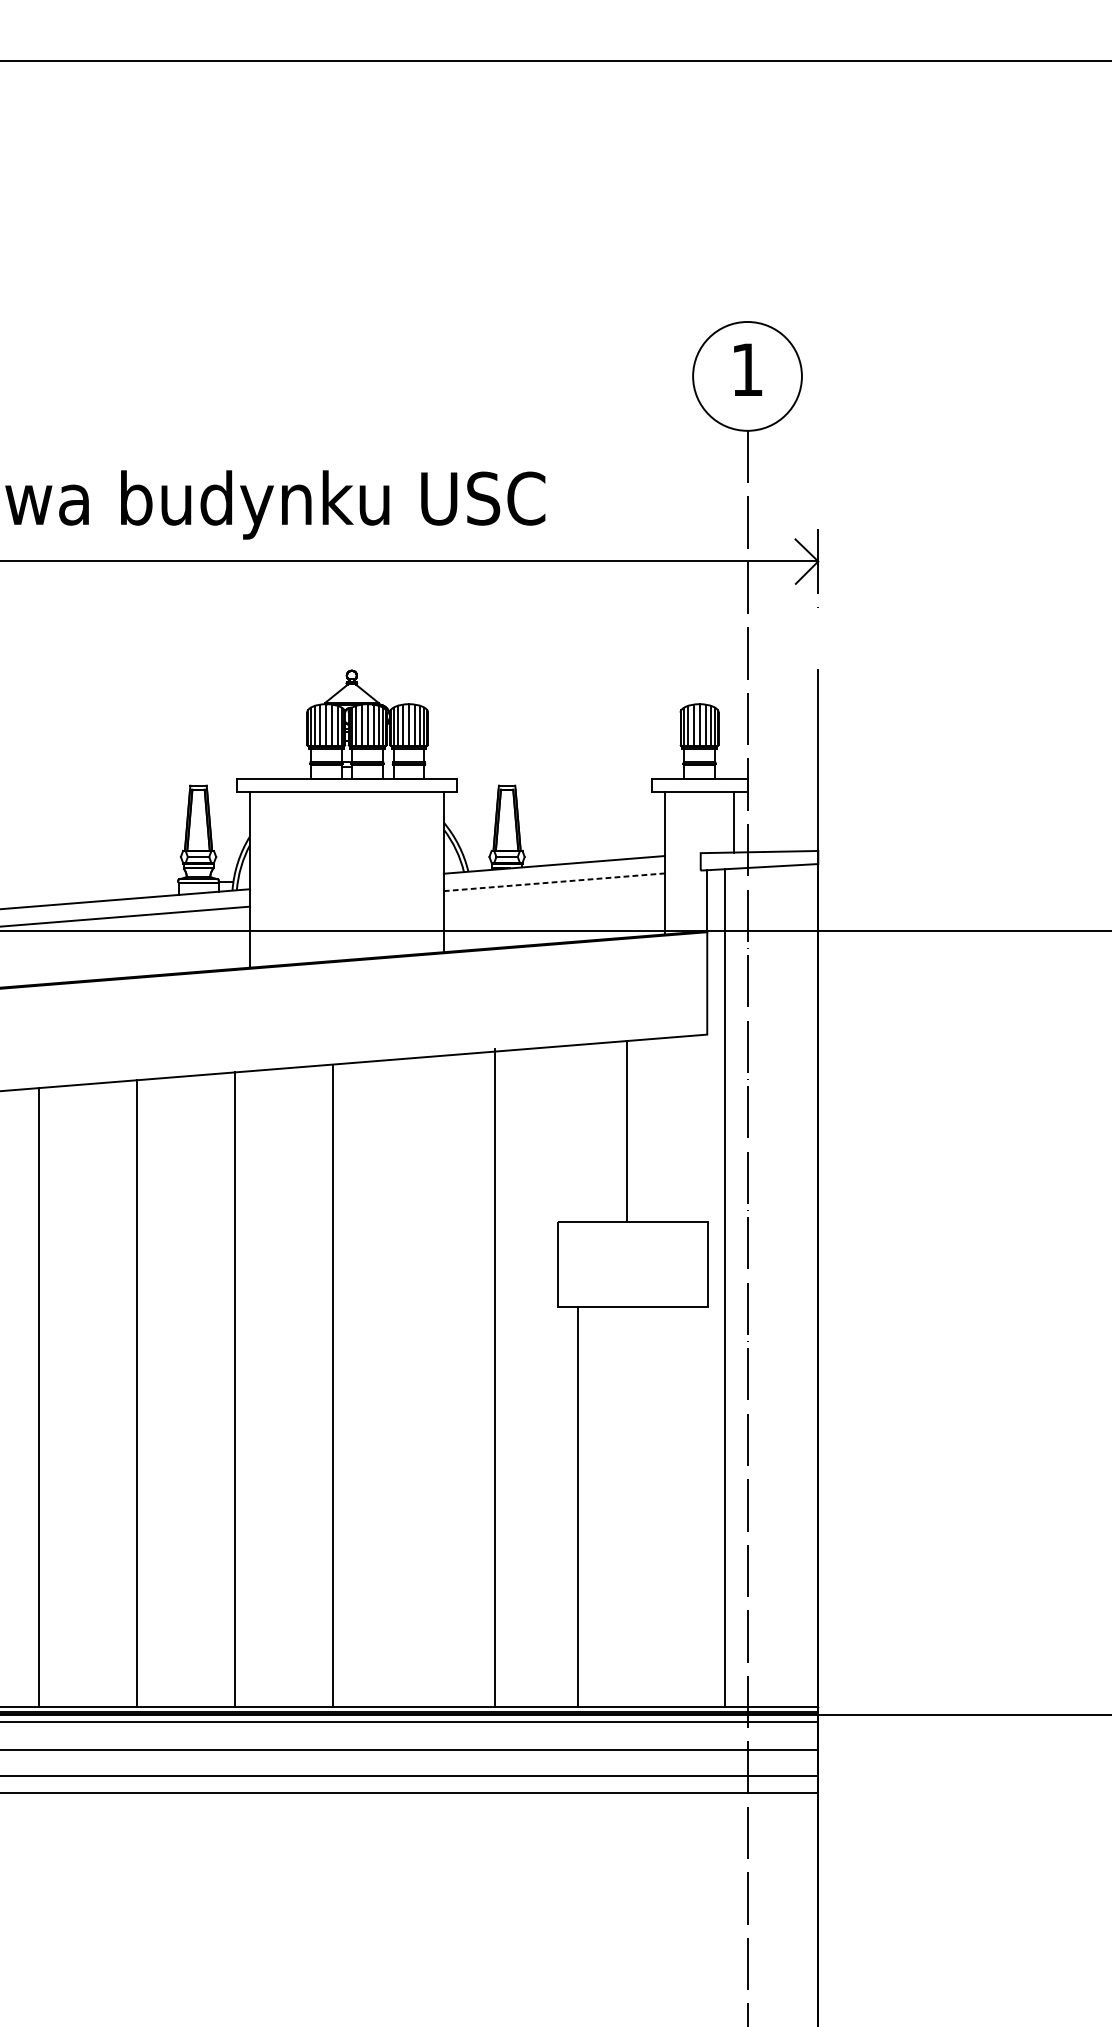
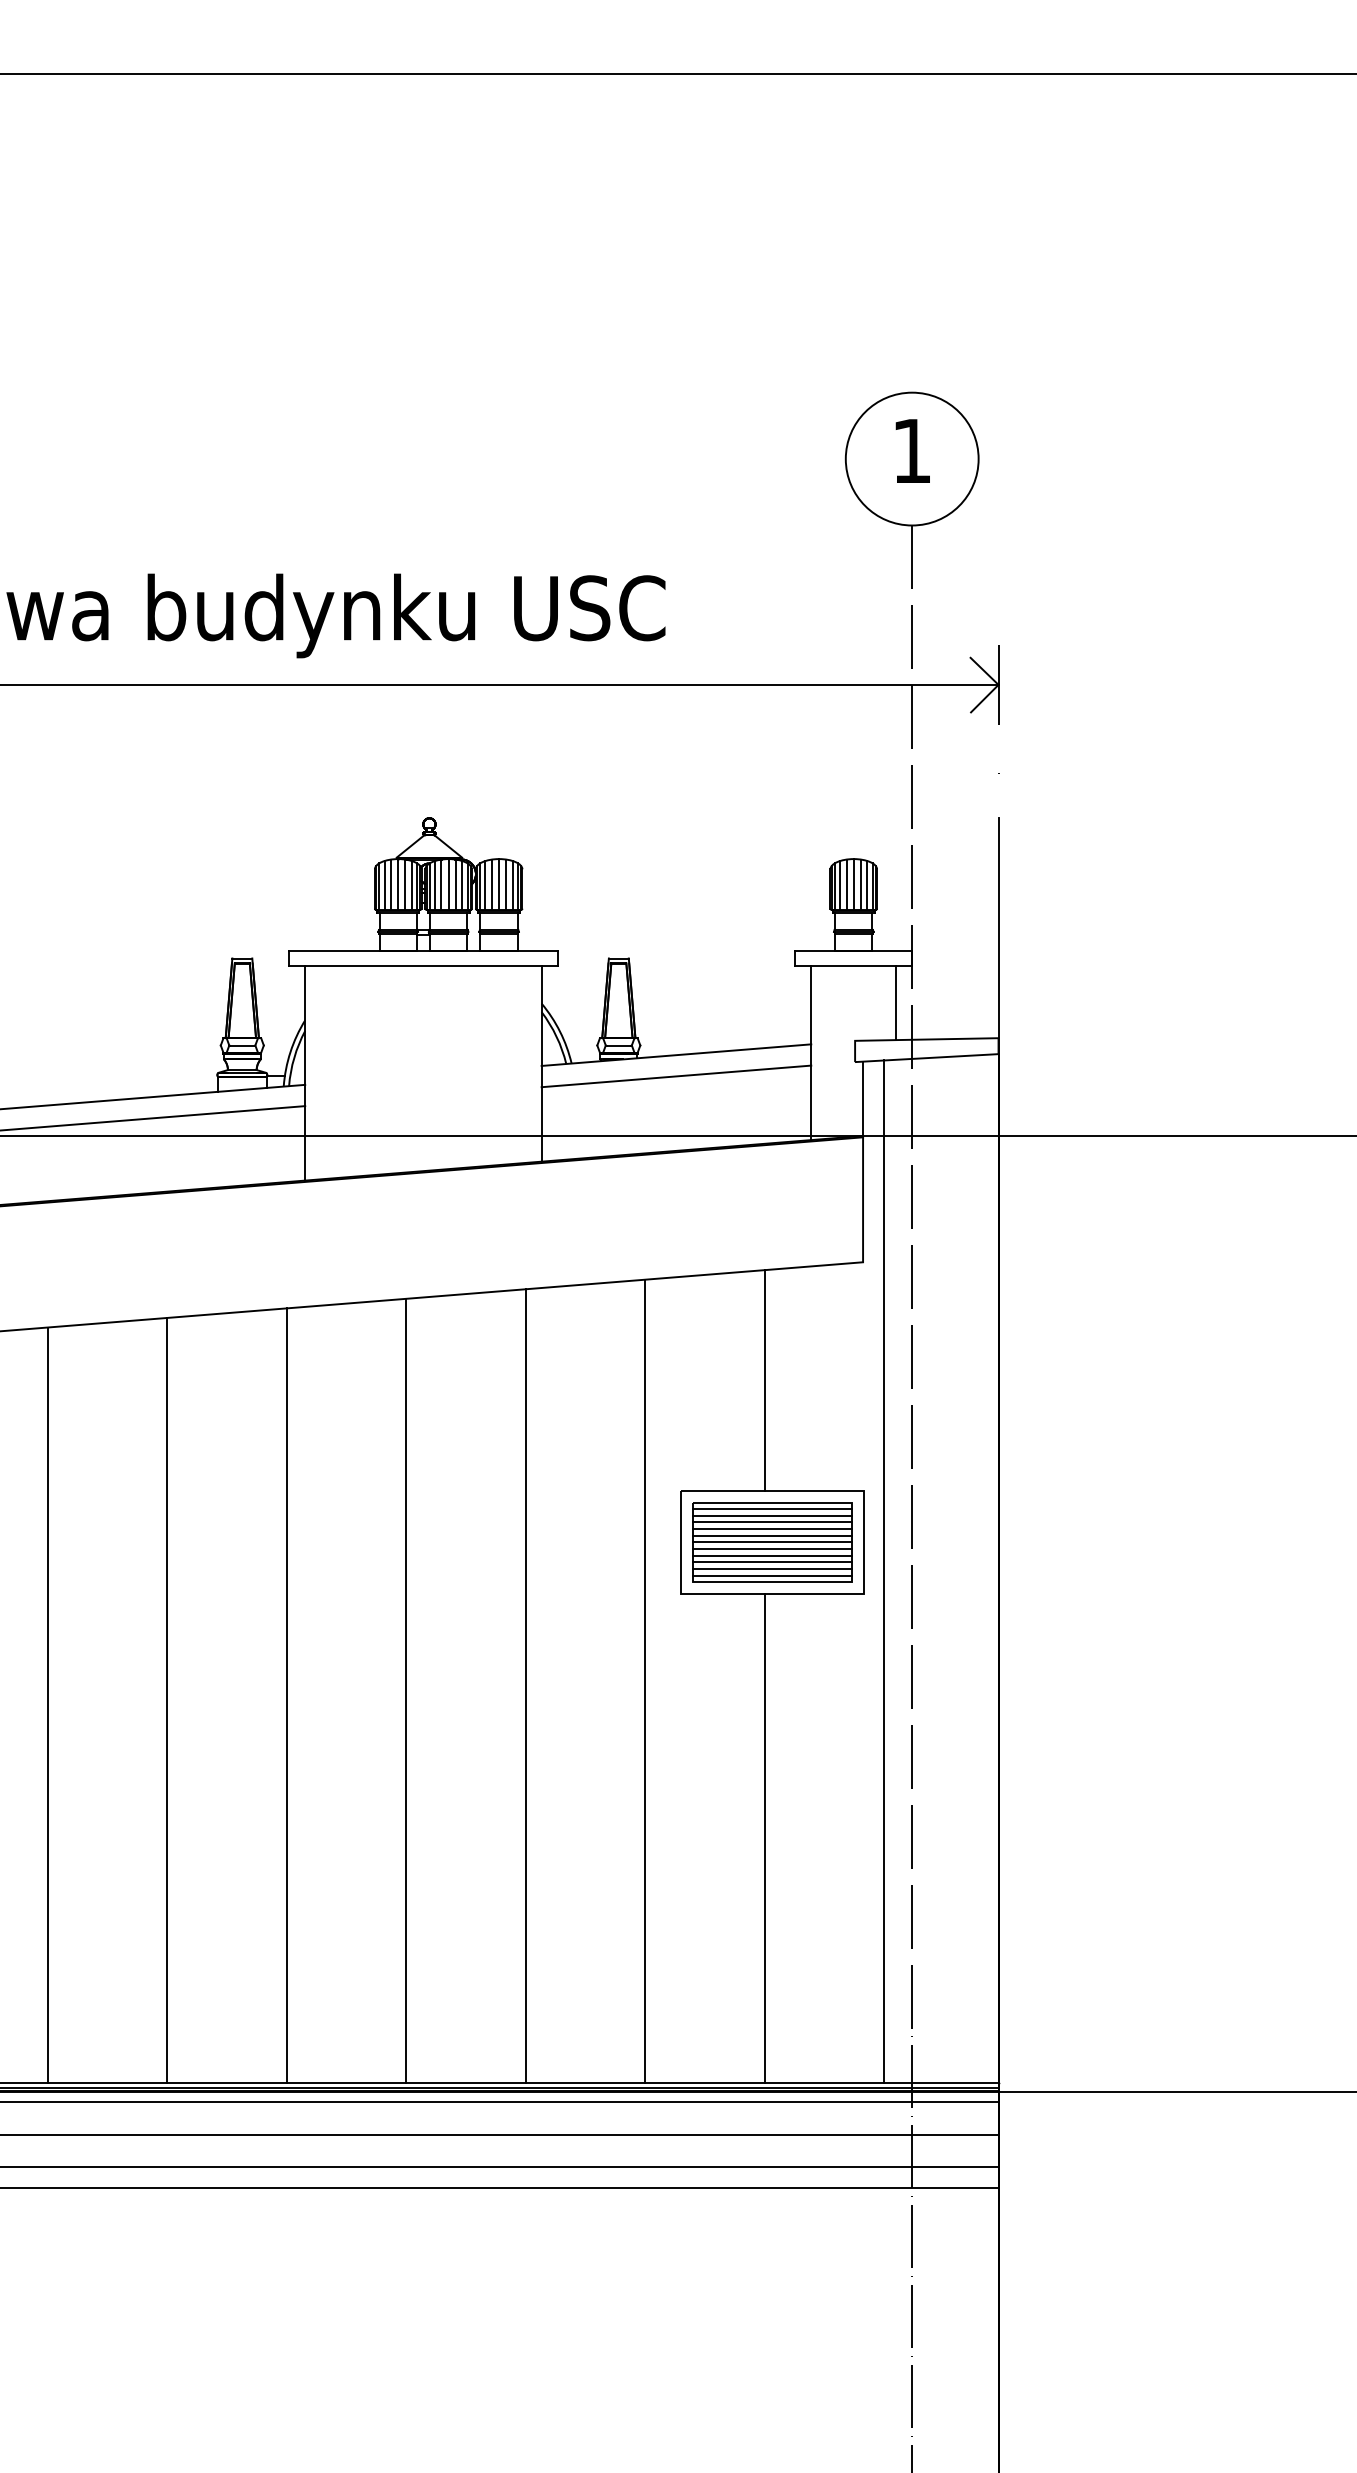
line: (554, 882) -> (676, 1076), dashed -> solid
part: (633, 1264) -> (772, 1542), added
line: (495, 1377) -> (645, 1680), moved
line: (430, 1381) -> (525, 1685), added
line: (578, 1506) -> (764, 1838), moved

